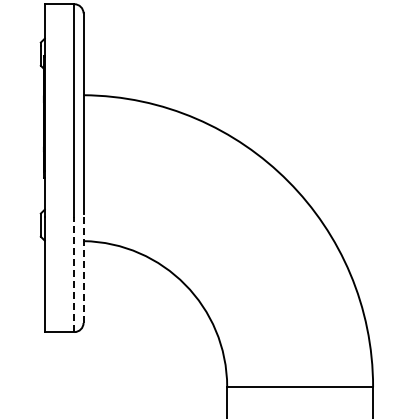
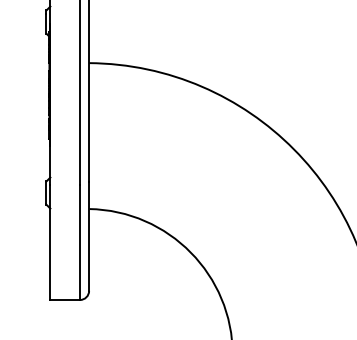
line: (83, 268) -> (89, 236), dashed -> solid
line: (74, 274) -> (80, 242), dashed -> solid

